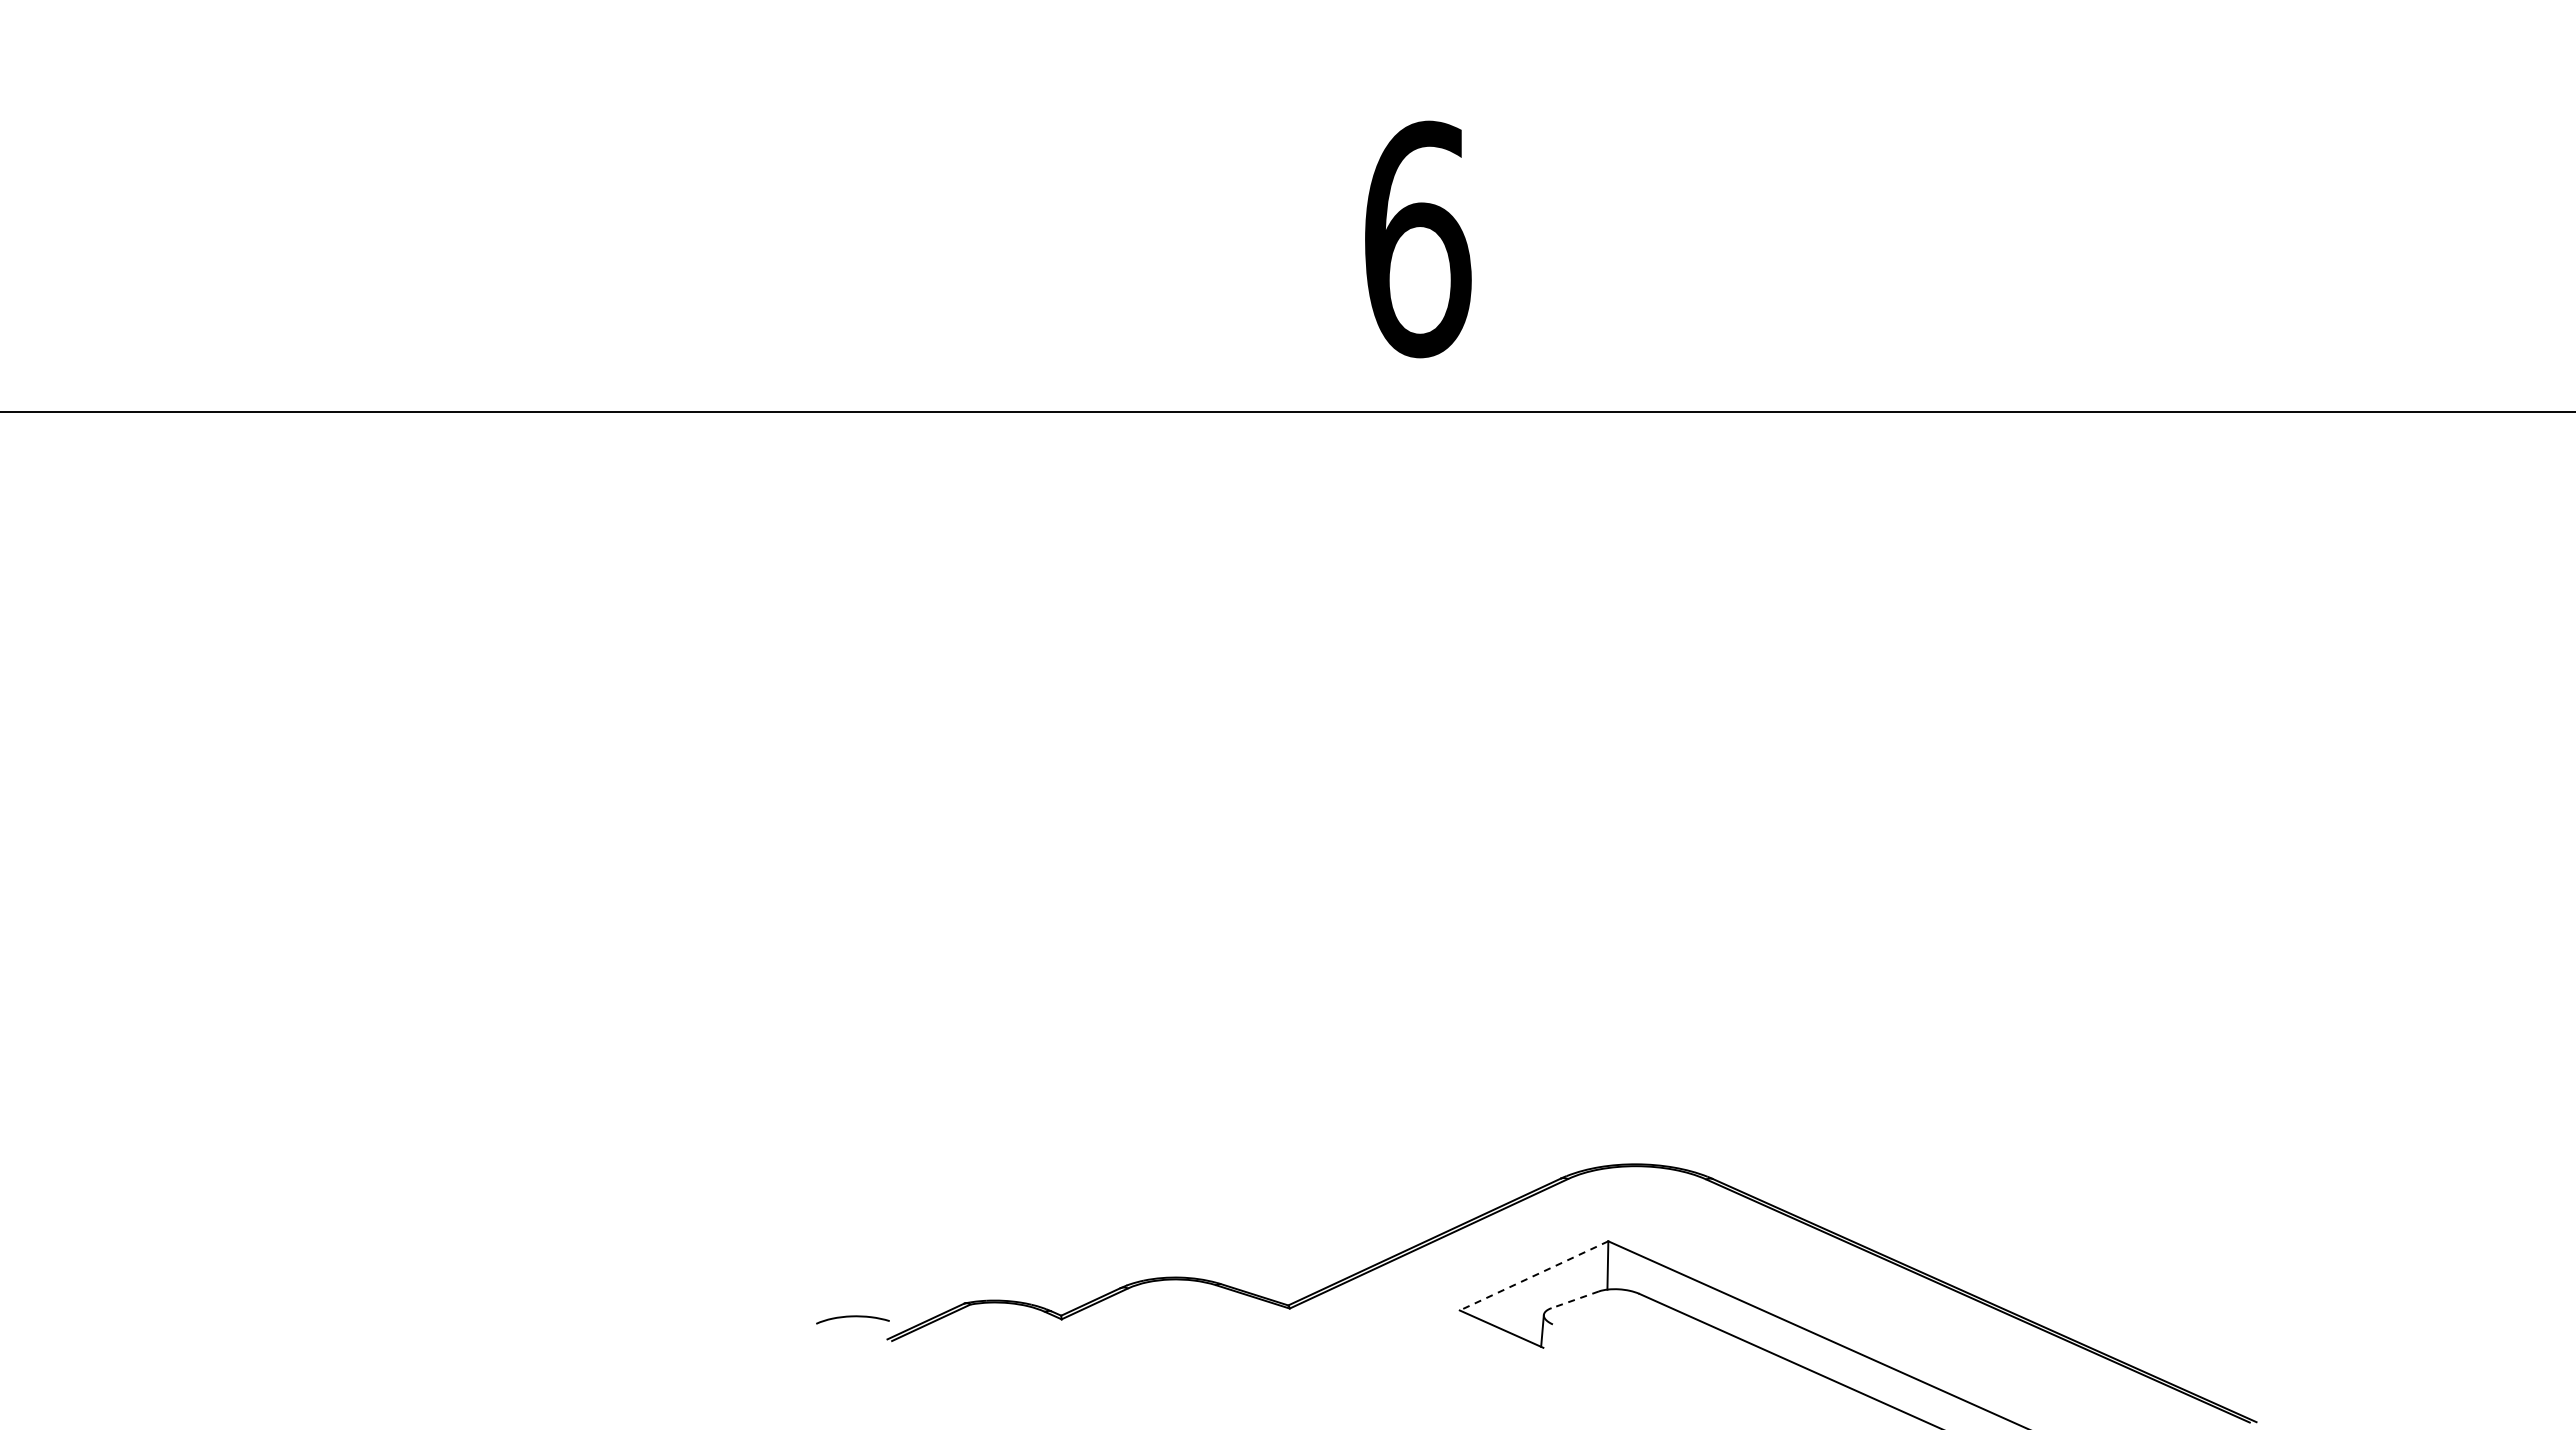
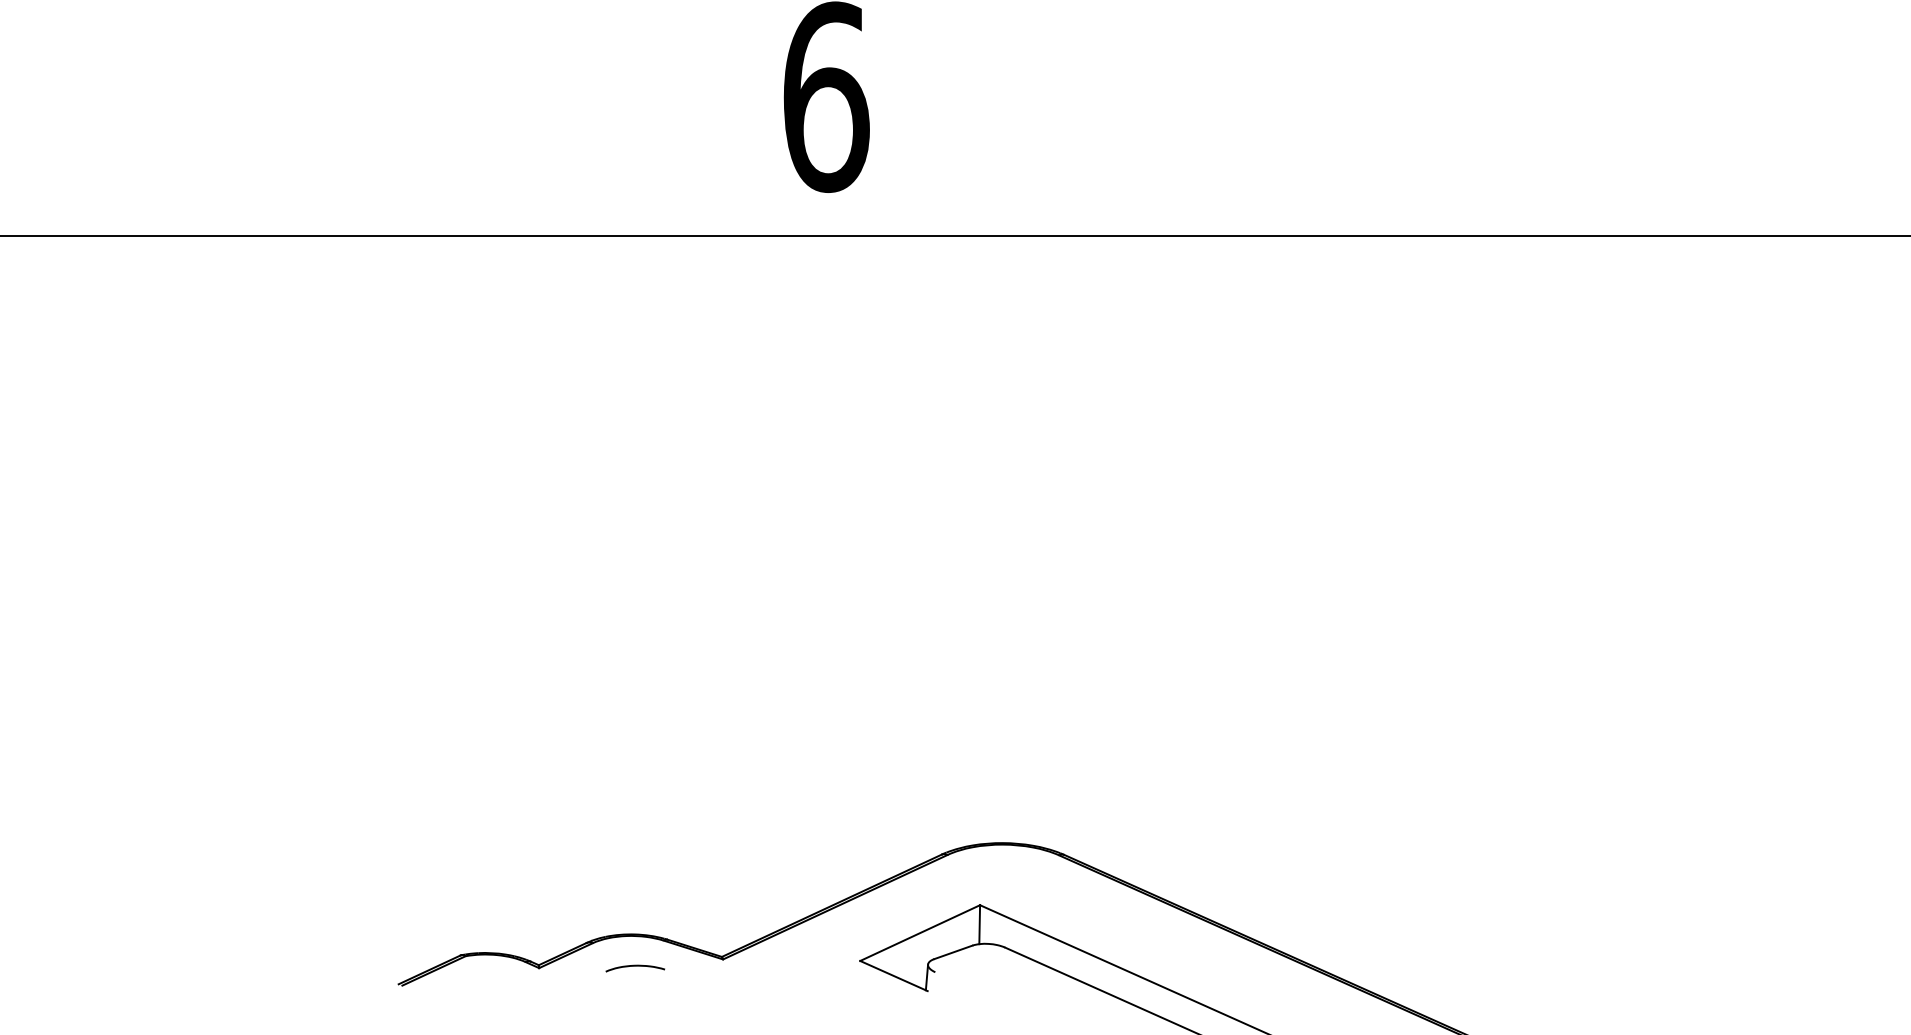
line: (1534, 1275) -> (920, 932), dashed -> solid
line: (1574, 1299) -> (952, 952), dashed -> solid
curve: (852, 1317) -> (635, 966), moved

